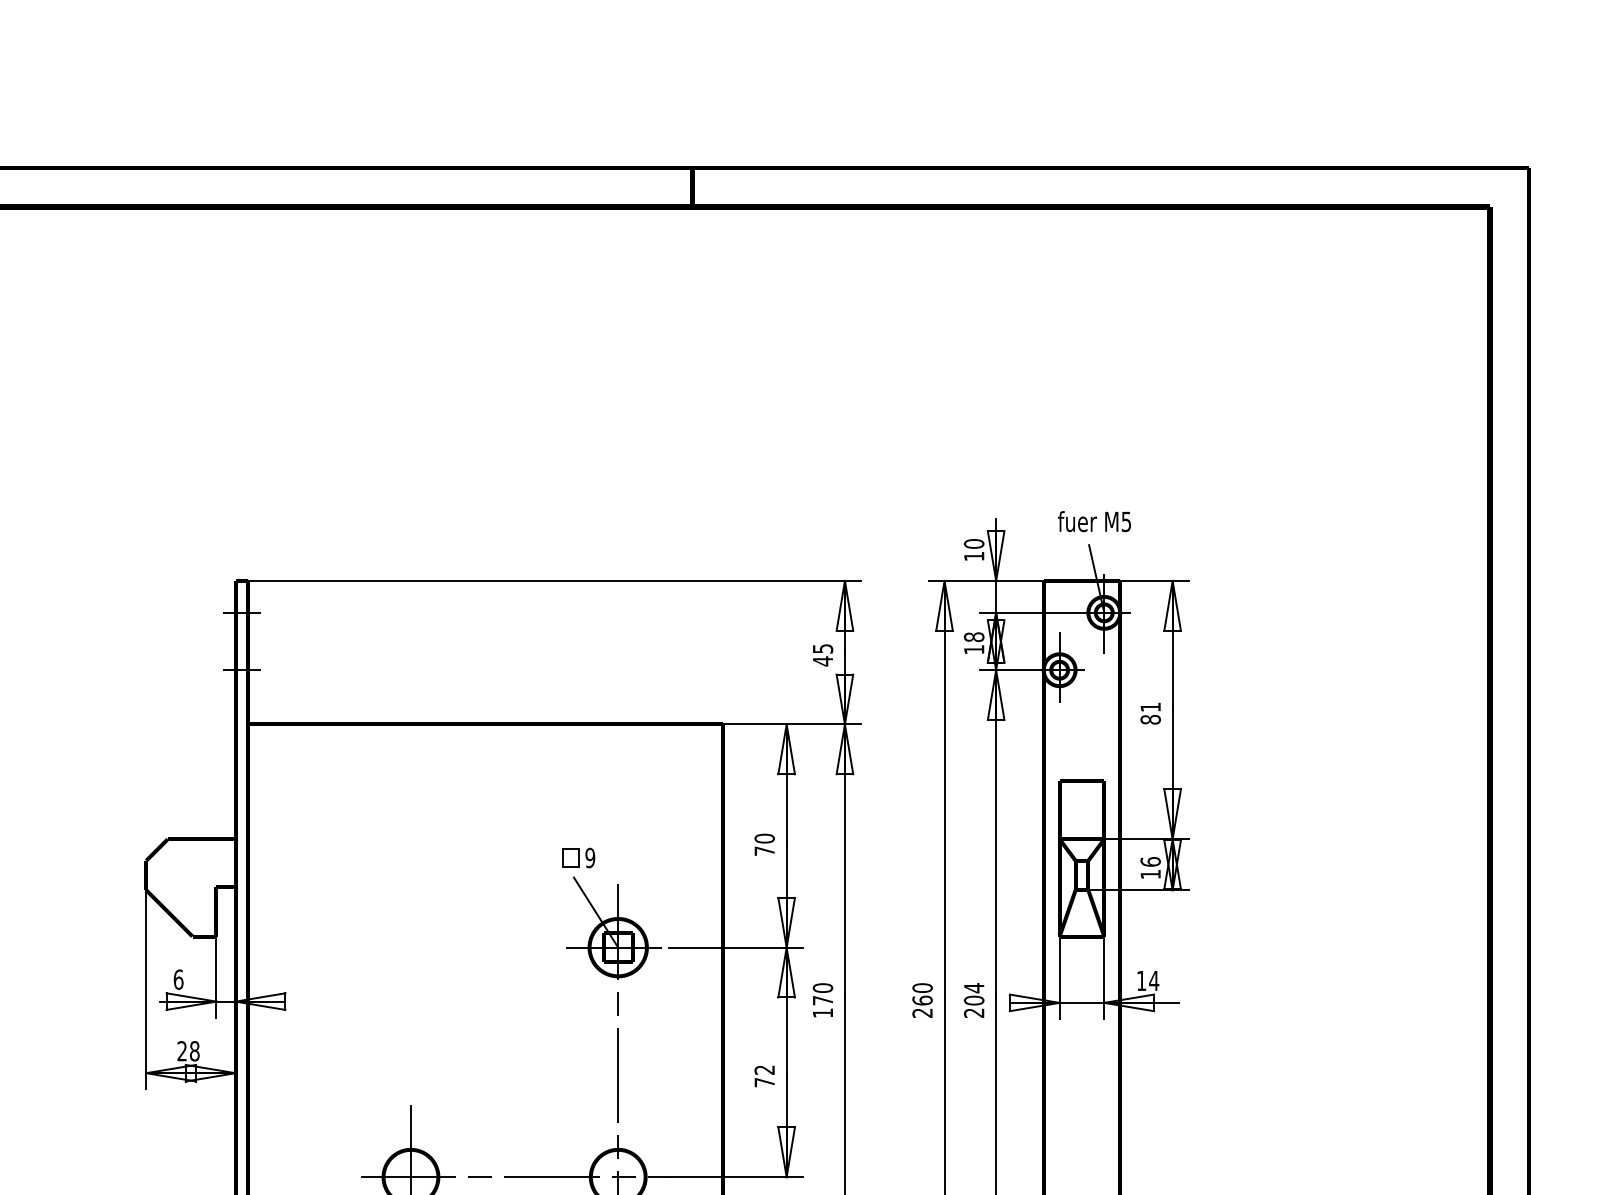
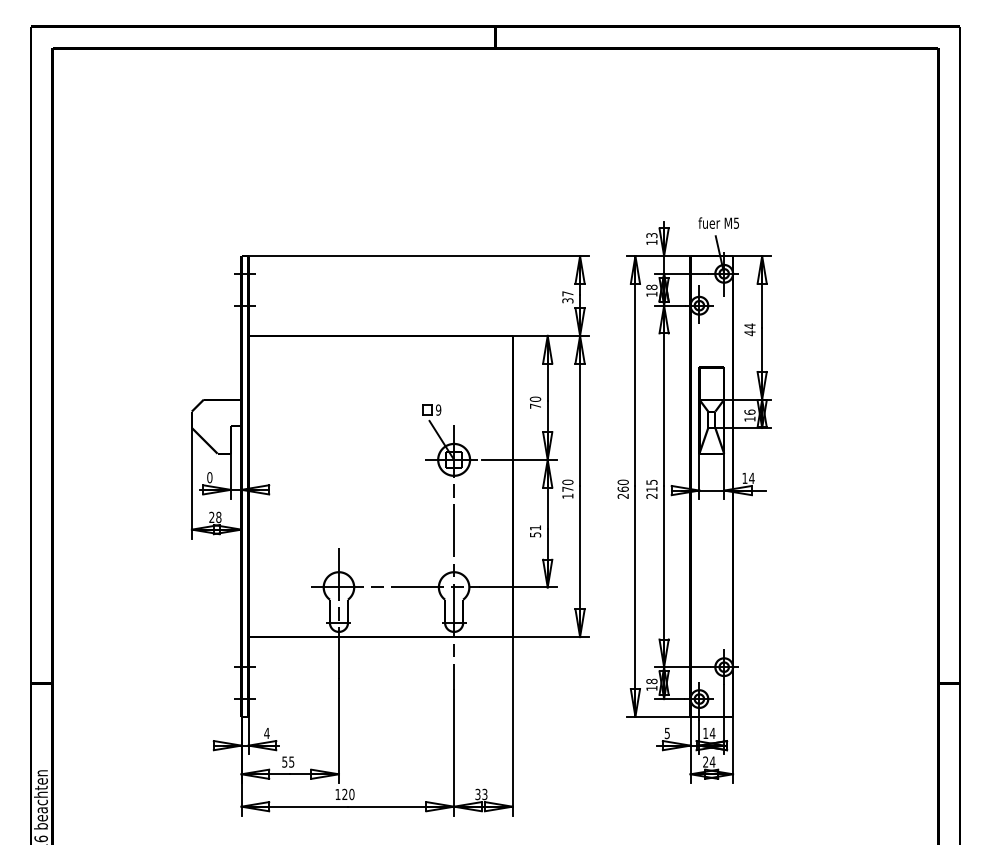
text: (973, 543) -> (651, 235), 10 -> 13
text: (822, 655) -> (567, 297), 45 -> 37
text: (1149, 713) -> (749, 329), 81 -> 44
text: (177, 979) -> (209, 477), 6 -> 0
text: (973, 993) -> (651, 485), 204 -> 215
text: (764, 1076) -> (535, 531), 72 -> 51

